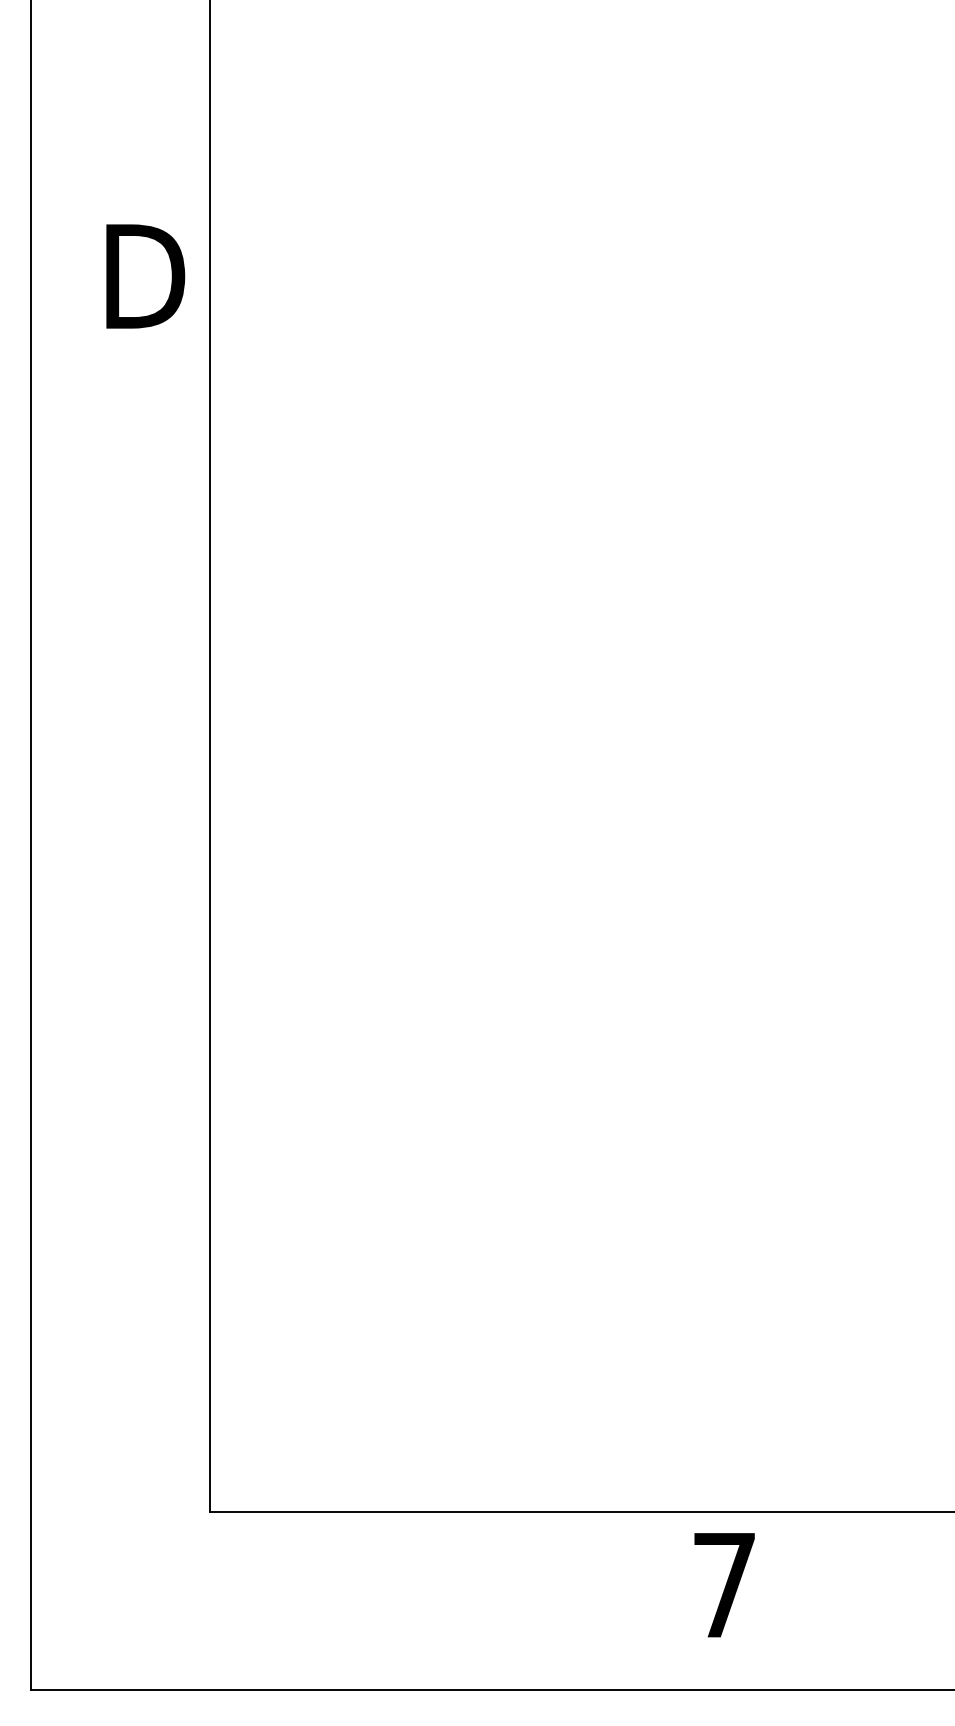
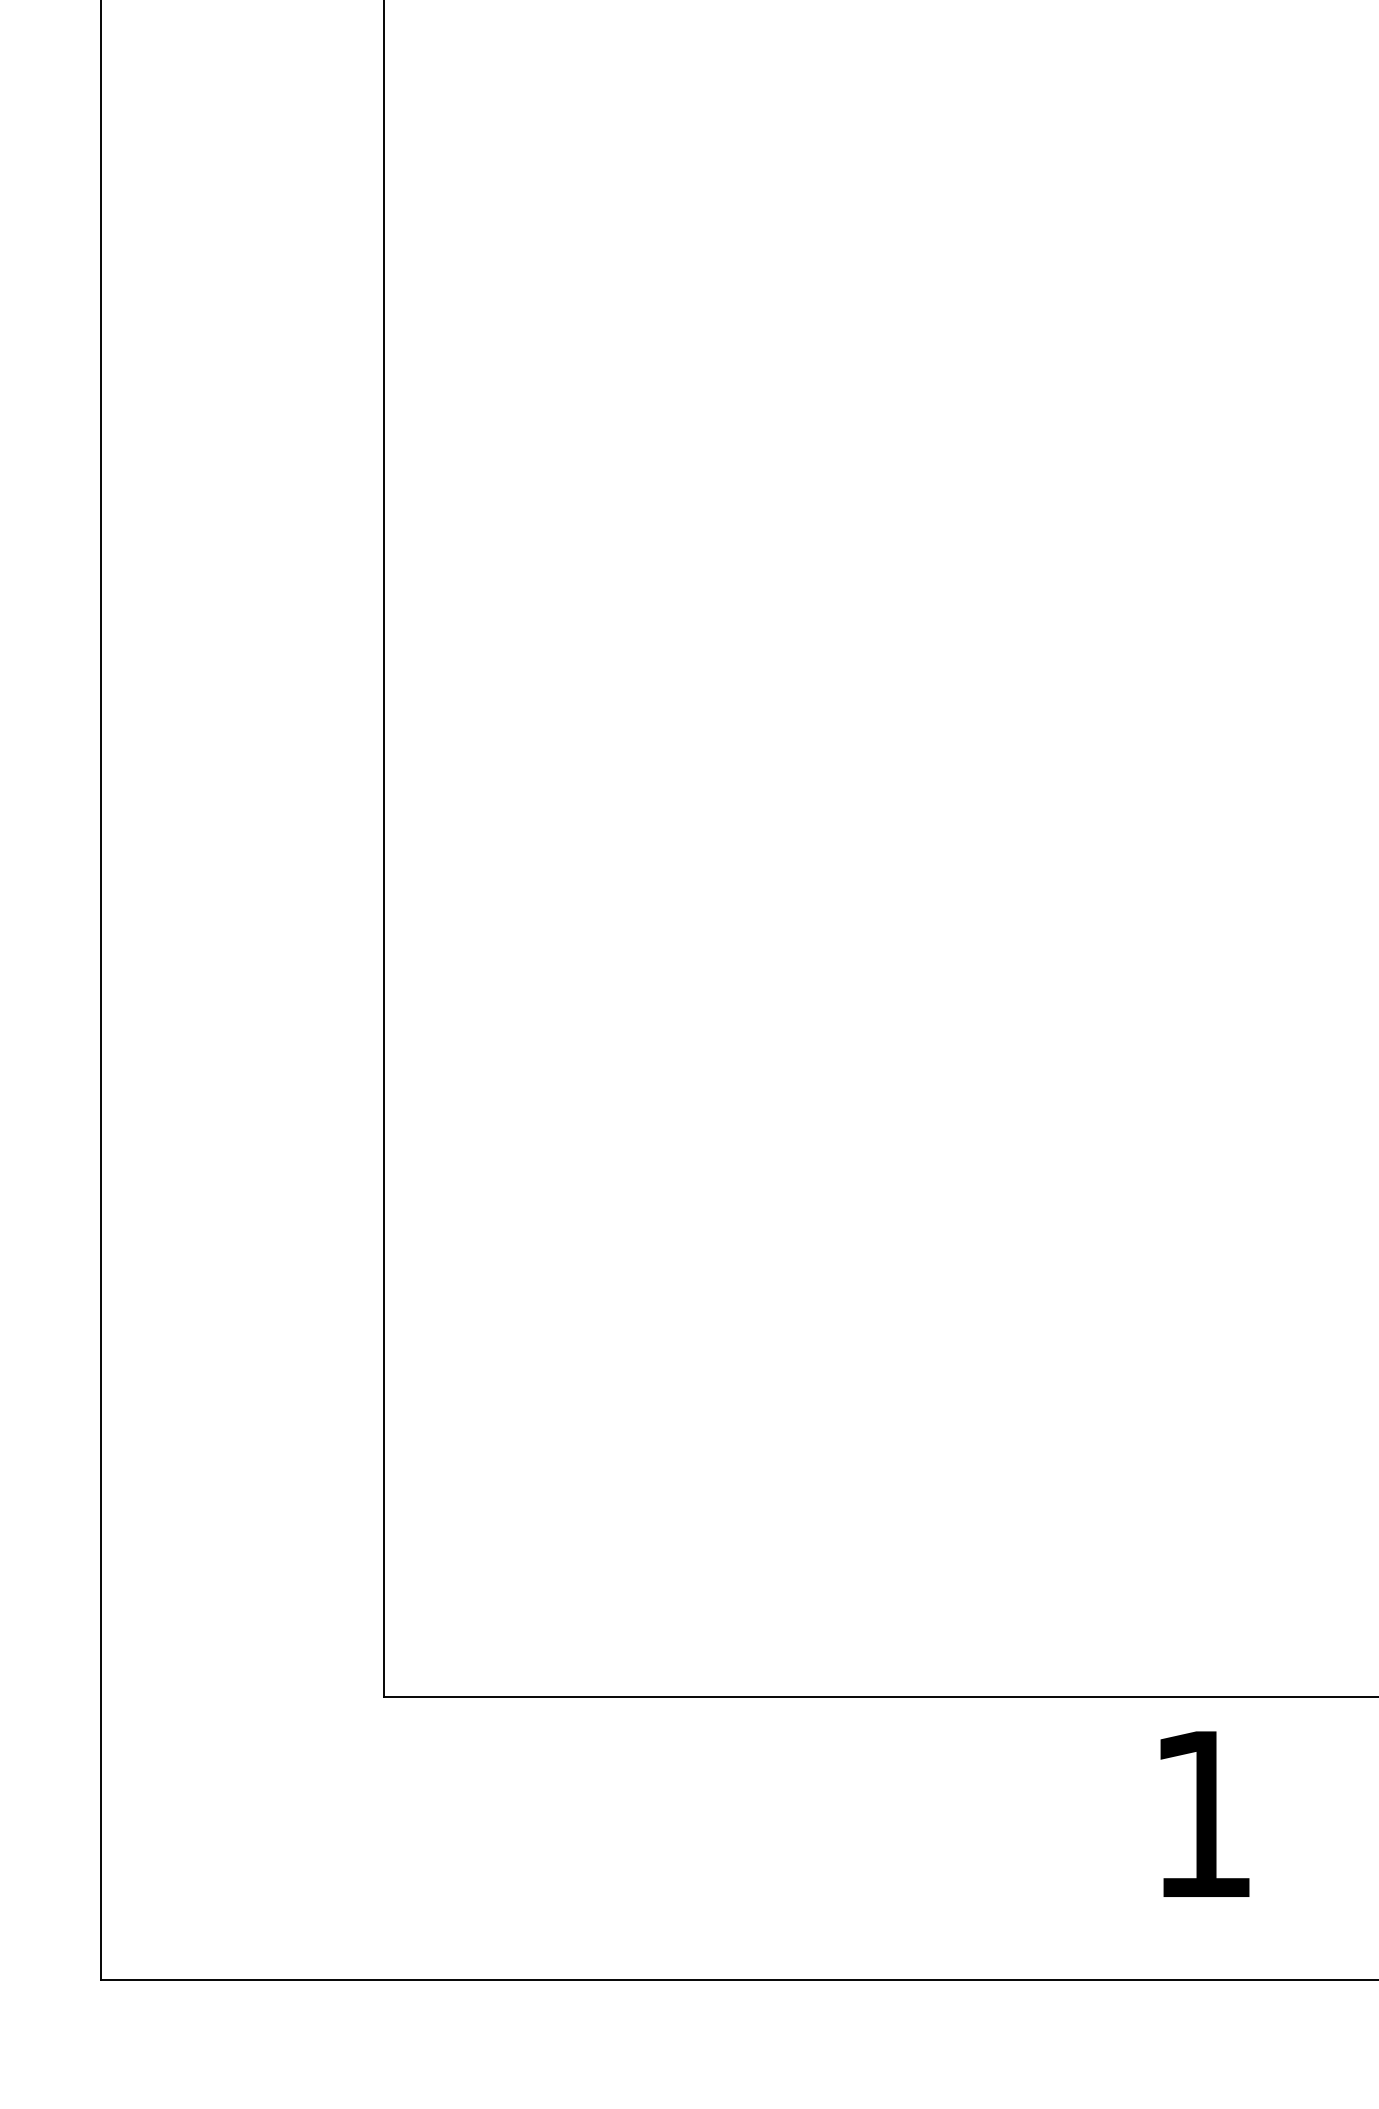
text: (724, 1585) -> (1202, 1814), 7 -> 1

